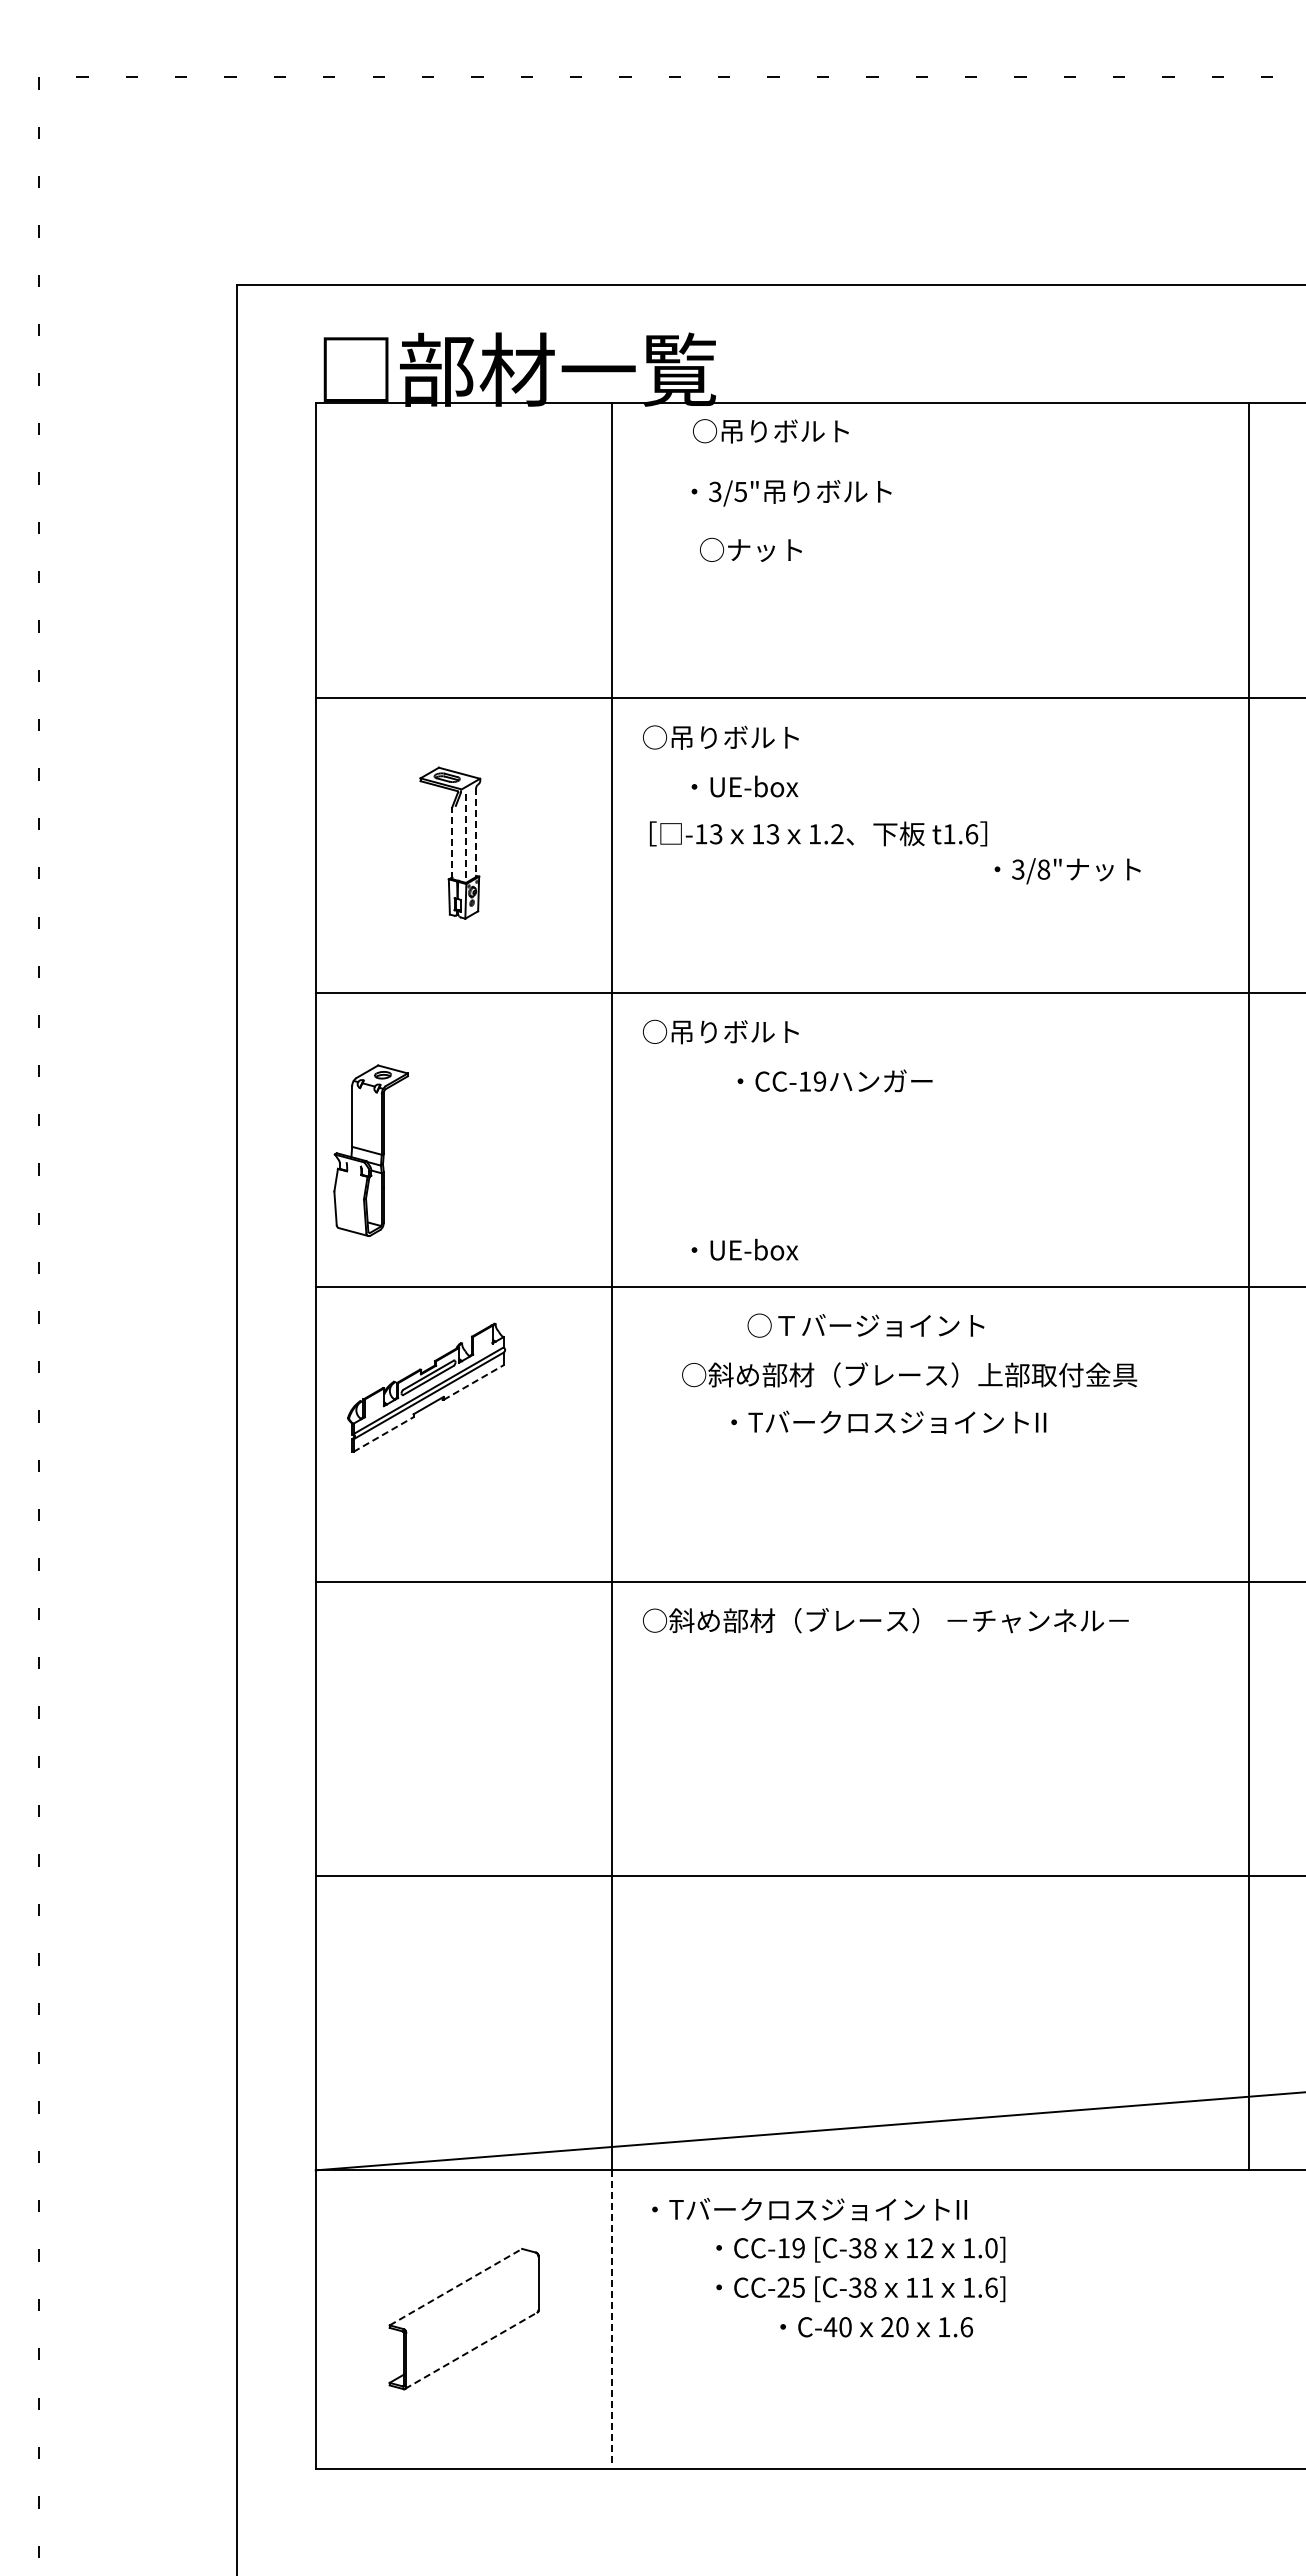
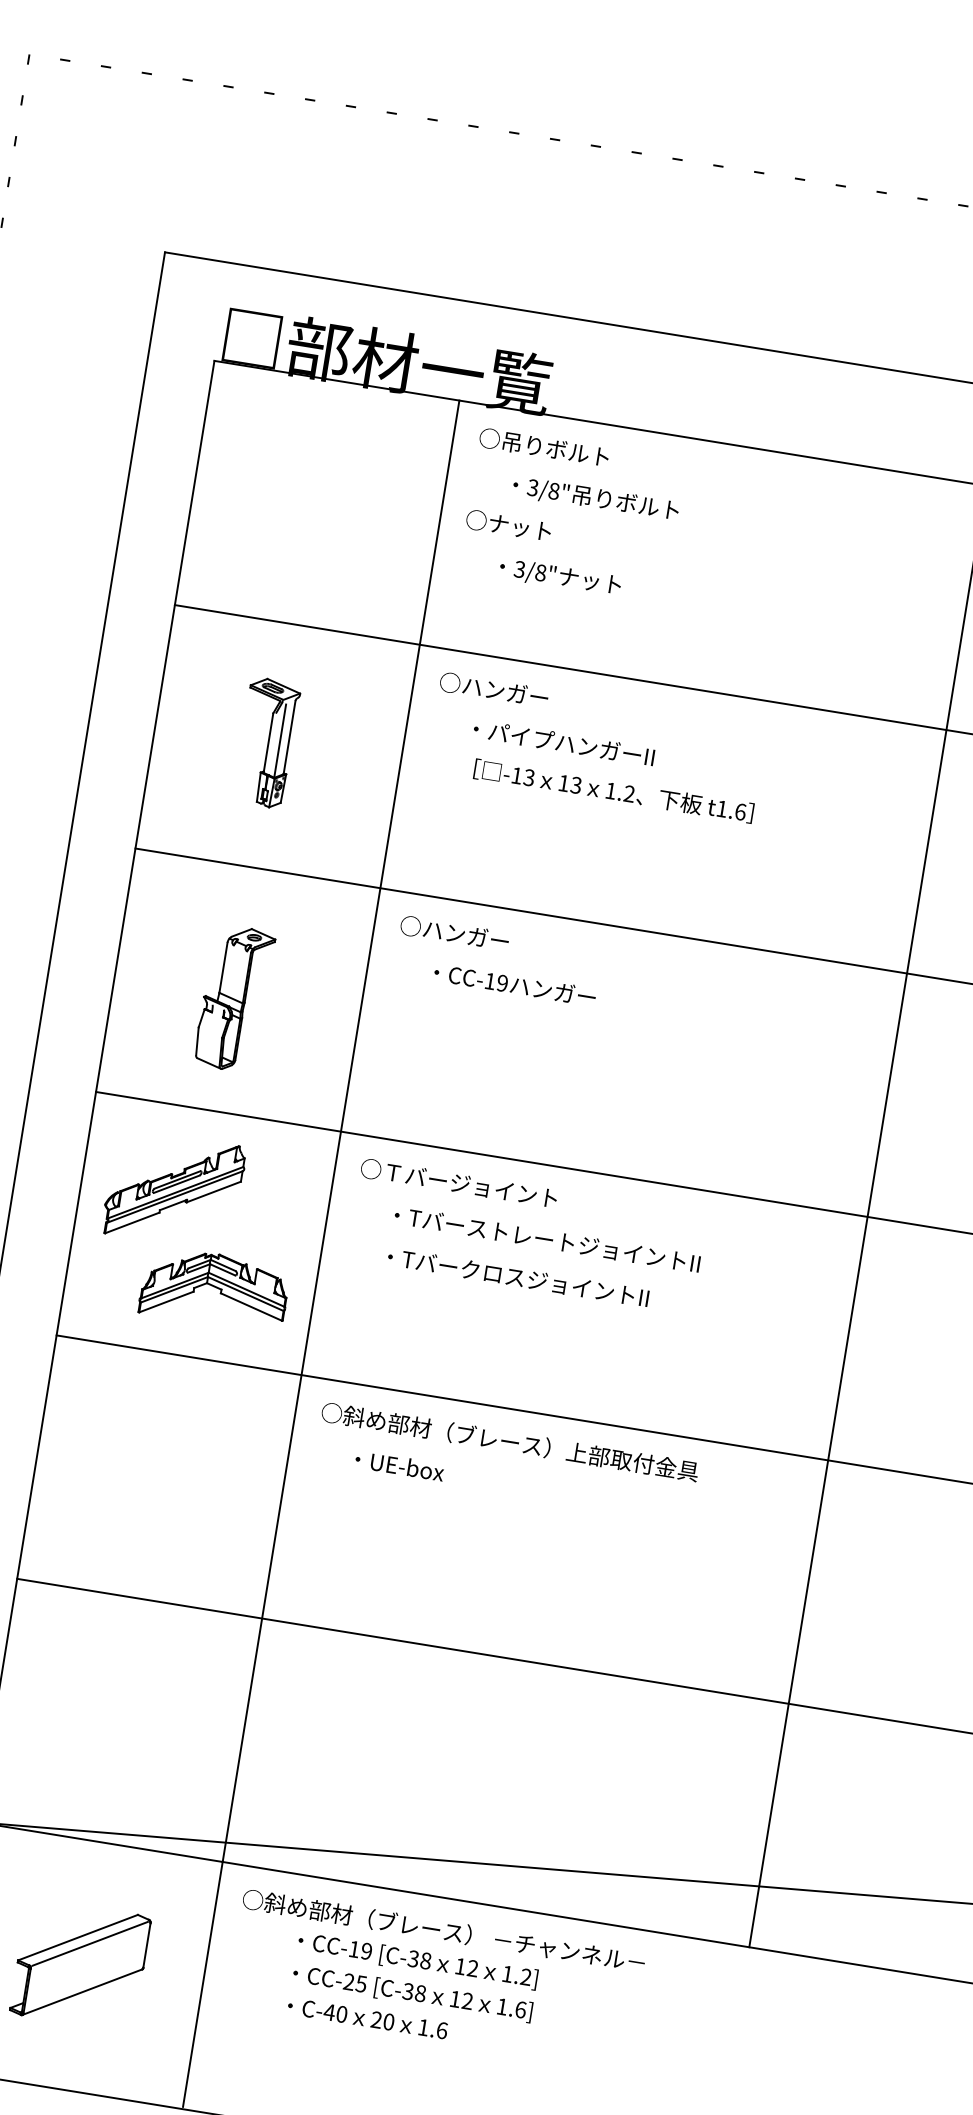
text: (770, 431) -> (543, 447), moved
text: (740, 491) -> (553, 490), 3/5" -> 3/8"
text: (750, 549) -> (508, 525), moved
text: (734, 737) -> (515, 693), ○吊りボルト -> ○ハンガー
text: (809, 785) -> (571, 743), ・UE-box -> ・パイプハンガーII
line: (476, 833) -> (289, 738), dashed -> solid
text: (818, 833) -> (613, 790), moved
line: (465, 839) -> (279, 741), dashed -> solid
line: (452, 842) -> (268, 742), dashed -> solid
text: (1067, 871) -> (560, 577), moved
text: (734, 1032) -> (476, 937), ○吊りボルト -> ○ハンガー
text: (834, 1080) -> (514, 984), moved
part: (370, 1150) -> (234, 998), moved
text: (744, 1249) -> (399, 1465), moved
text: (865, 1325) -> (458, 1183), moved
text: (909, 1374) -> (575, 1243), ○斜め部材（ブレース）上部取付金具 -> ・TバーストレートジョイントII
line: (473, 1382) -> (213, 1191), dashed -> solid
text: (888, 1421) -> (518, 1276), moved
line: (383, 1434) -> (132, 1222), dashed -> solid
part: (492, 1496) -> (214, 1288), added
text: (1033, 1620) -> (644, 1463), ○斜め部材（ブレース） －チャンネル－ -> ○斜め部材（ブレース）上部取付金具
text: (885, 2209) -> (443, 1930), ・TバークロスジョイントII -> ○斜め部材（ブレース） －チャンネル－
text: (991, 2248) -> (526, 1977), 1.0] -> 1.2]
line: (456, 2286) -> (78, 1937), dashed -> solid
text: (927, 2287) -> (467, 2001), 11 -> 12
line: (471, 2291) -> (90, 1943), added
line: (611, 2318) -> (202, 1984), dashed -> solid
text: (876, 2327) -> (367, 2018), moved
line: (471, 2350) -> (82, 1992), dashed -> solid

